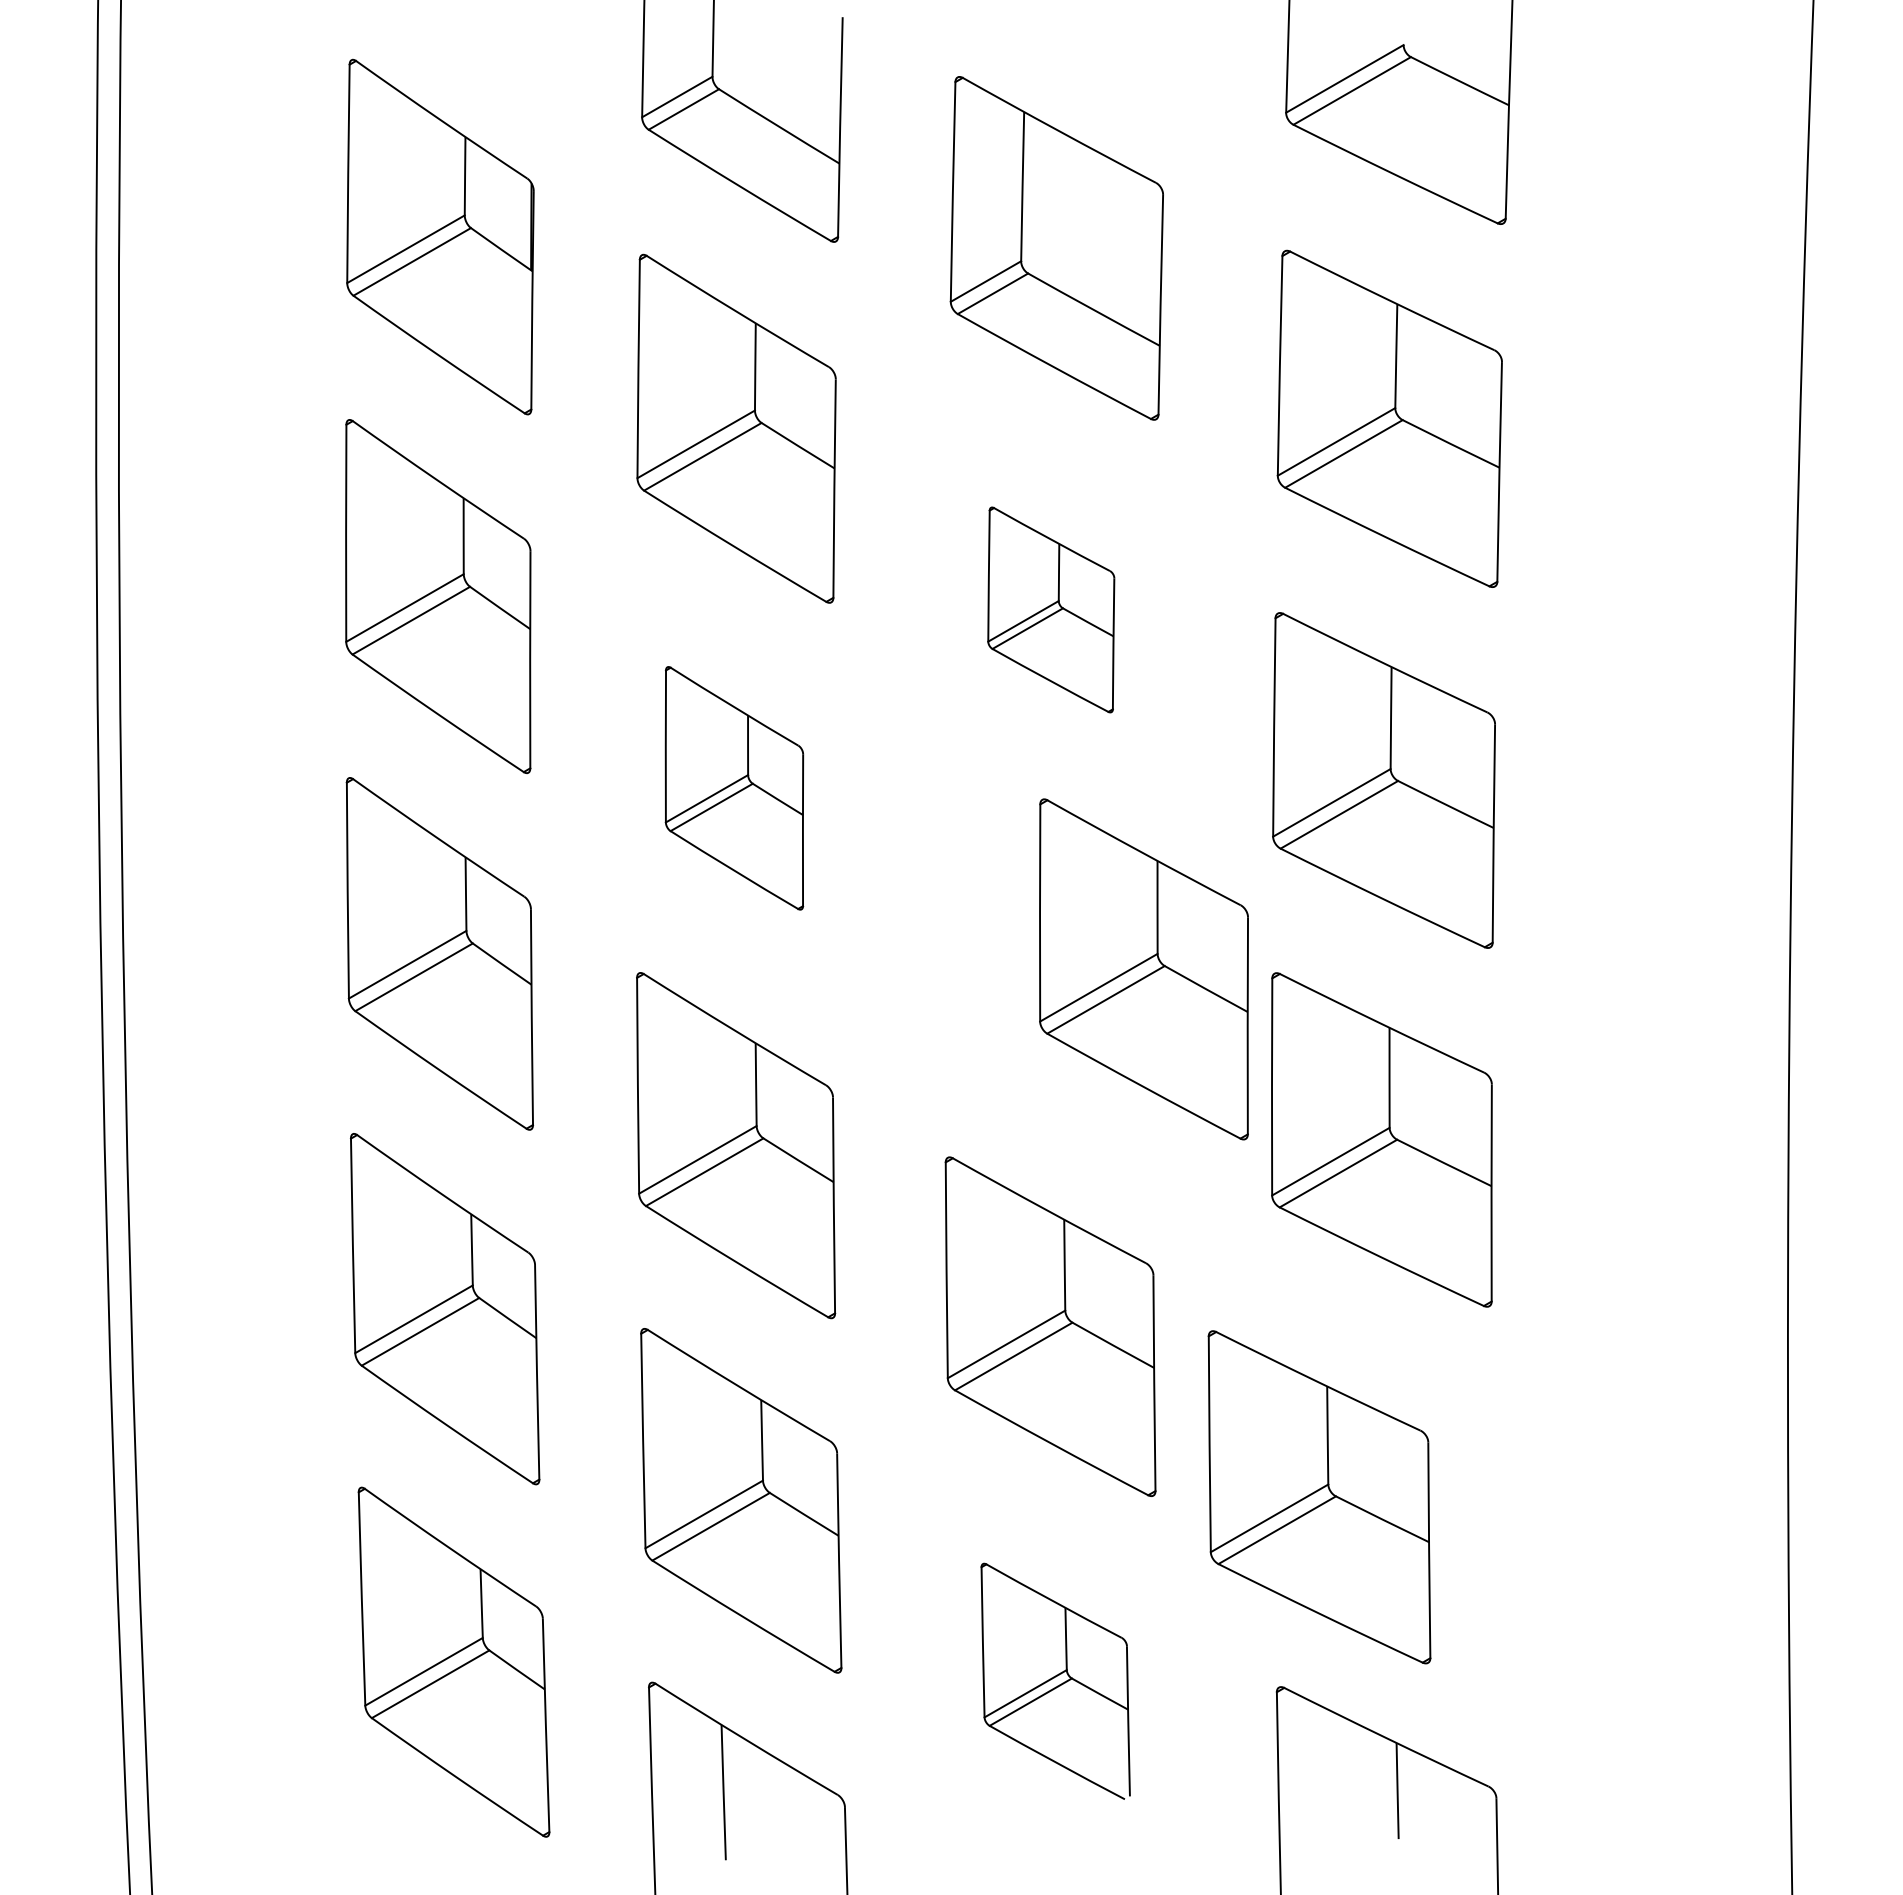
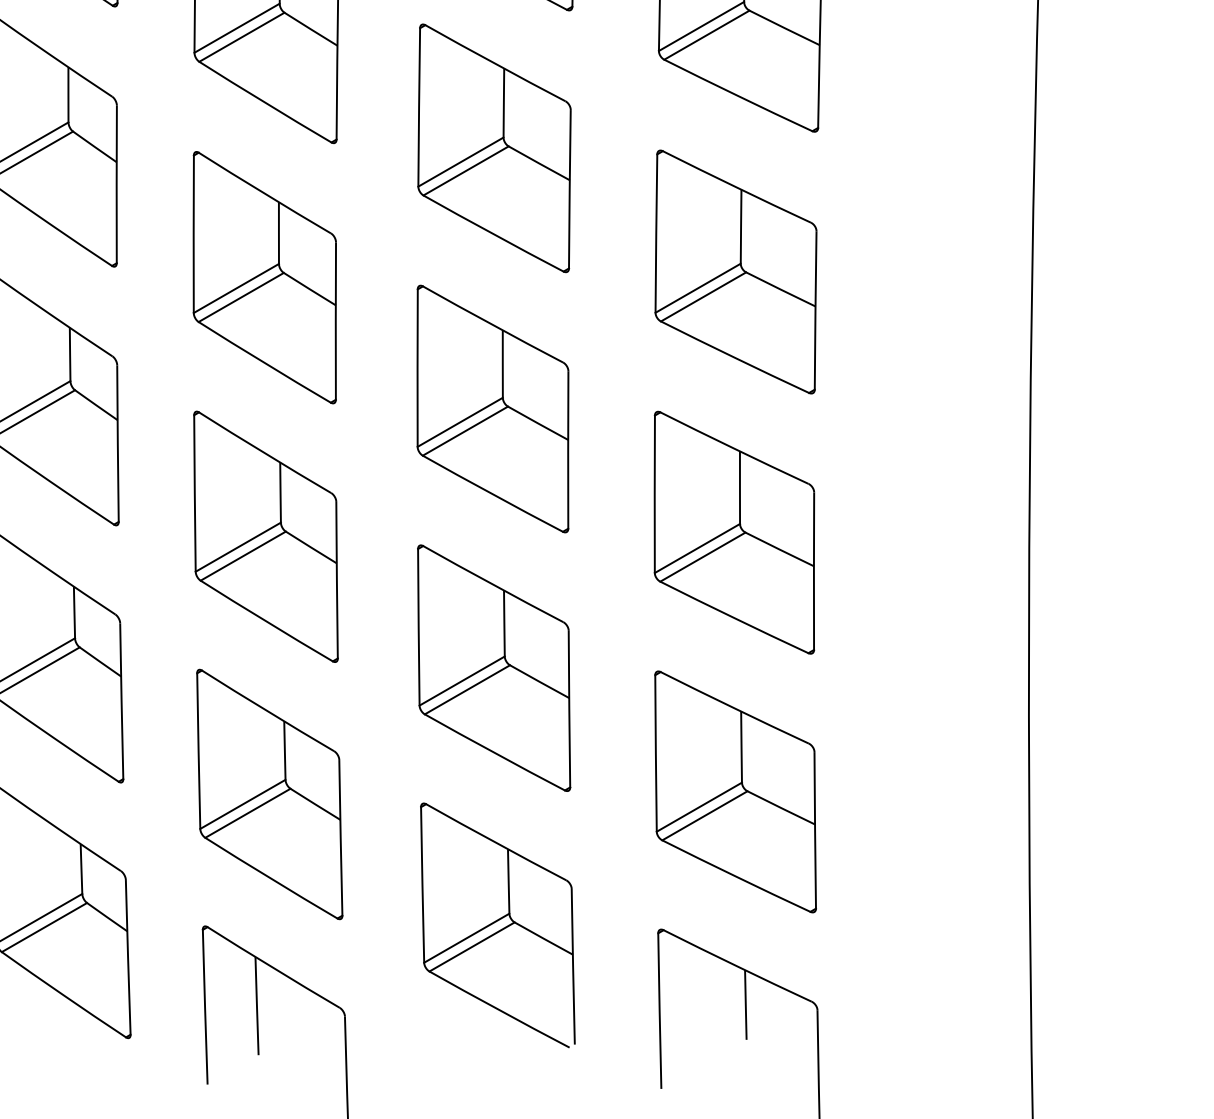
part: (1051, 609) -> (494, 148), size x1.67
part: (734, 788) -> (264, 277), size x1.43
part: (1143, 969) -> (492, 409), moved
part: (1319, 1497) -> (735, 792), moved
part: (1055, 1681) -> (497, 925), size x1.43

